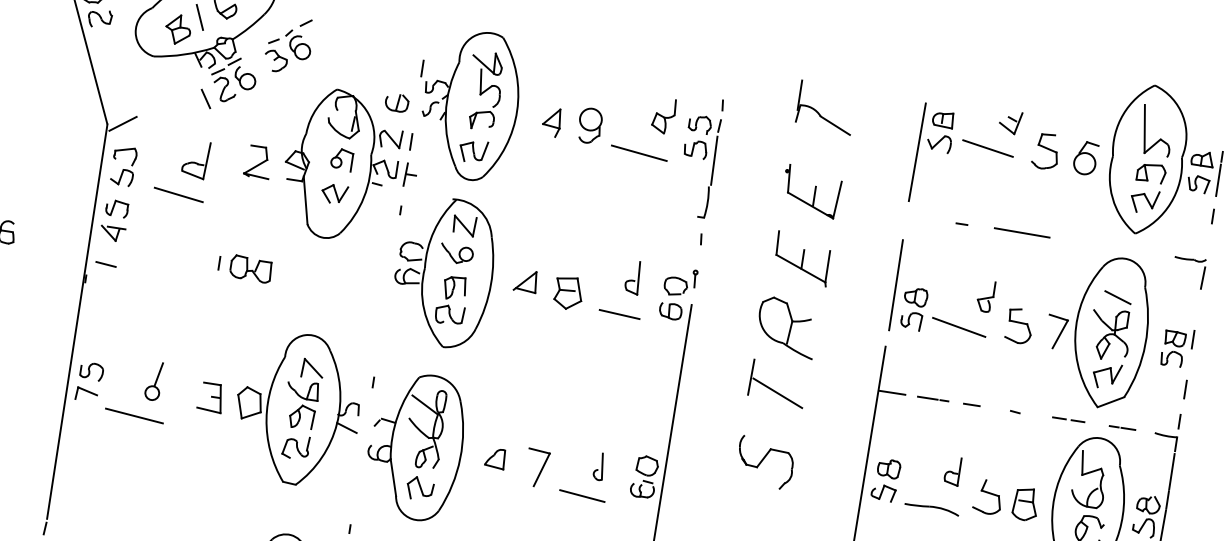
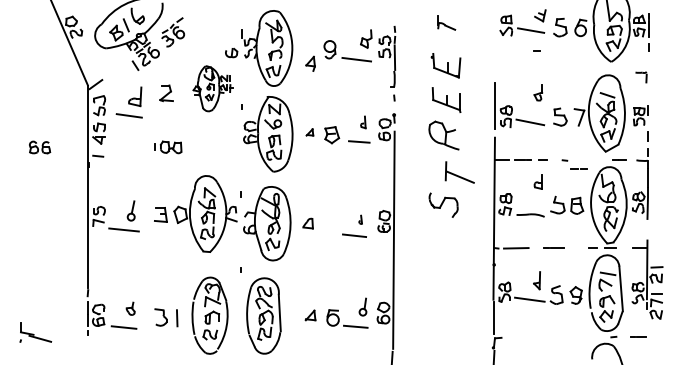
part: (825, 107) -> (446, 22), size x0.6
part: (551, 121) -> (310, 63), moved
line: (916, 151) -> (495, 37), removed
part: (351, 166) -> (213, 88), size x0.6
line: (961, 222) -> (536, 50), moved
line: (1022, 231) -> (554, 69), removed
part: (1189, 272) -> (641, 77), size x0.7
part: (633, 277) -> (363, 122), size x0.7
part: (525, 281) -> (309, 132), size x0.6
part: (986, 295) -> (538, 92), moved
part: (777, 383) -> (459, 172), moved
line: (1067, 418) -> (578, 168), moved
part: (598, 466) -> (360, 219), size x0.6
part: (536, 468) -> (329, 225), removed
part: (951, 470) -> (537, 181), moved

